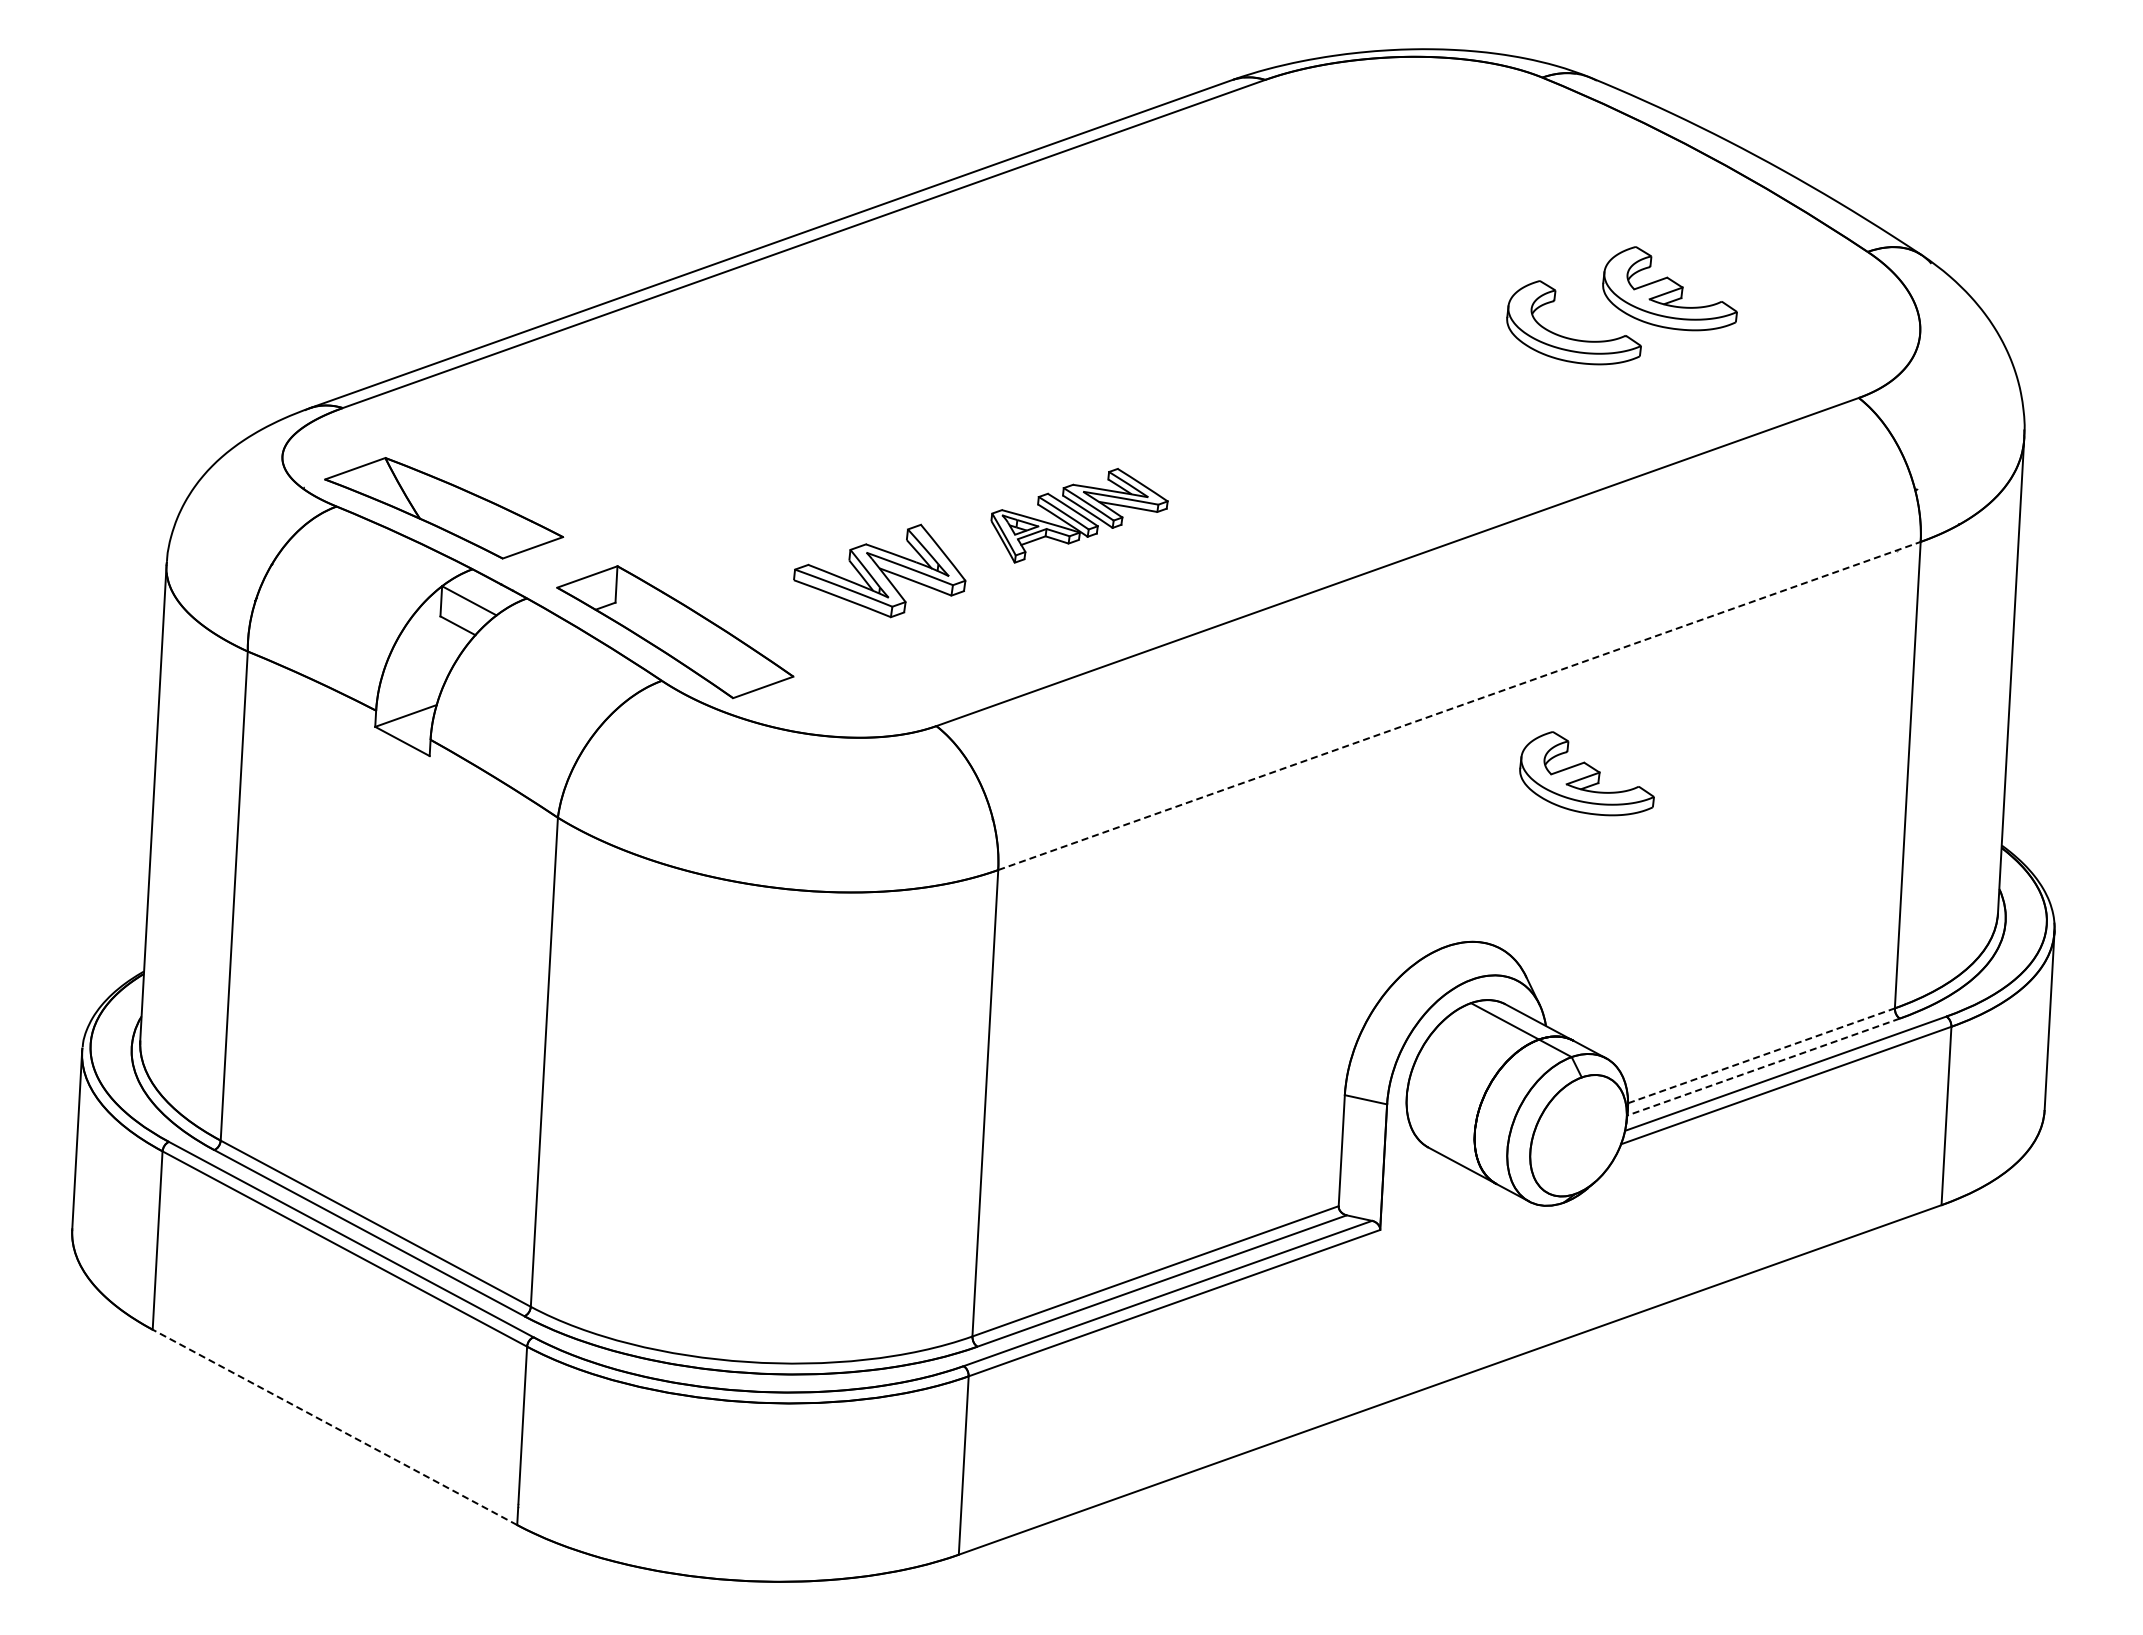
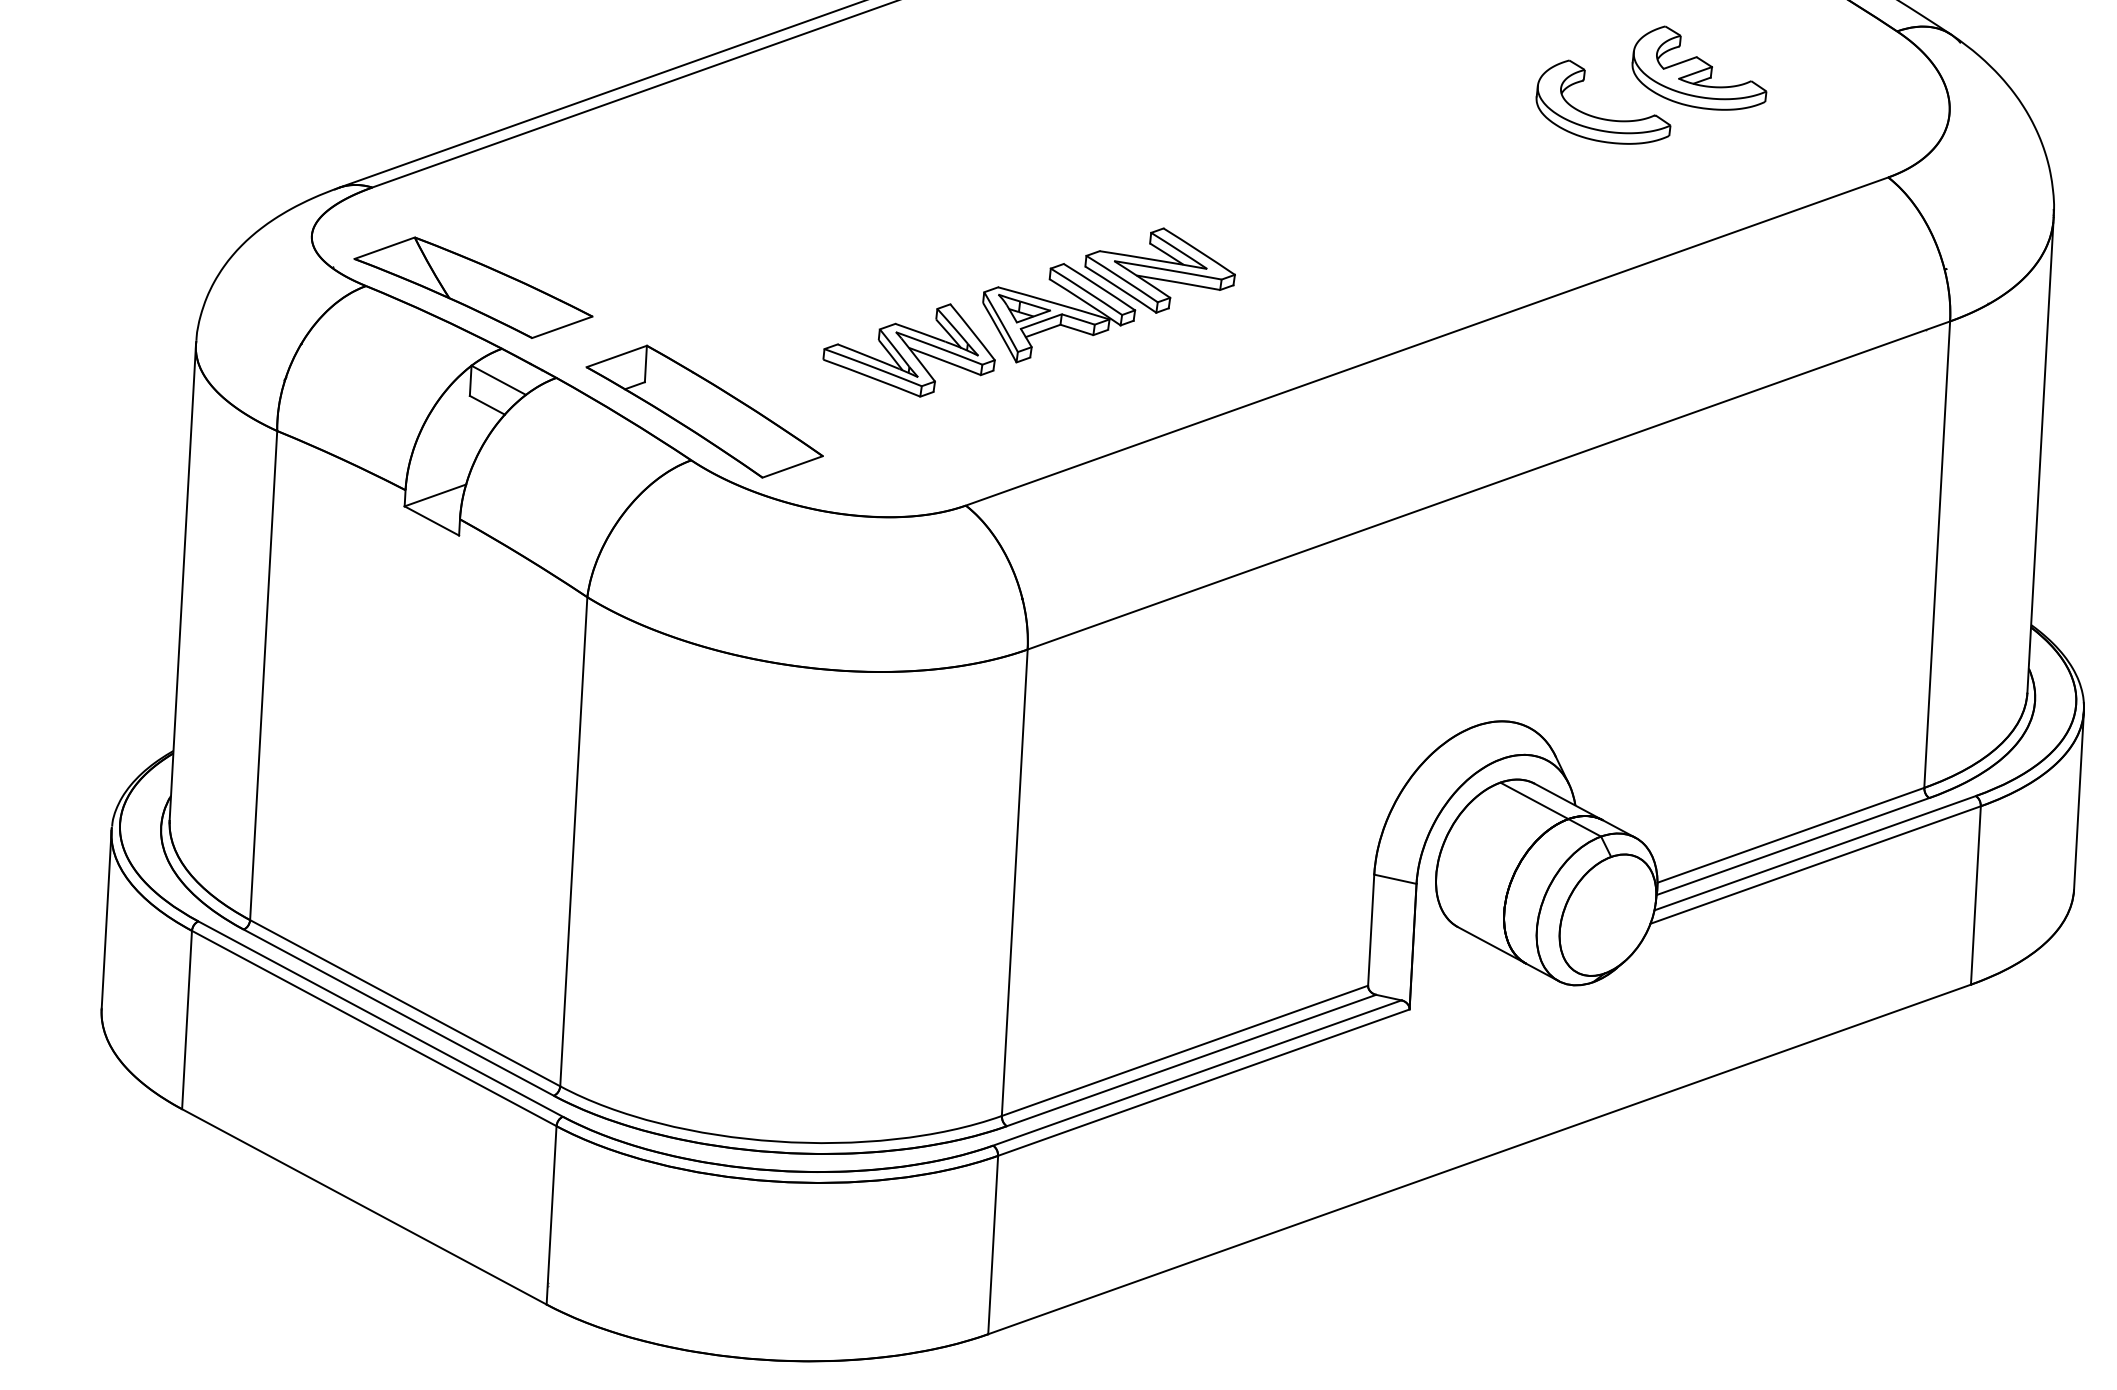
part: (1079, 515) -> (1108, 295), size x1.43
line: (1459, 706) -> (1488, 486), dashed -> solid
part: (1586, 773) -> (1615, 553), removed
line: (1761, 1055) -> (1790, 835), dashed -> solid
line: (1763, 1067) -> (1792, 847), dashed -> solid
line: (334, 1427) -> (363, 1207), dashed -> solid

